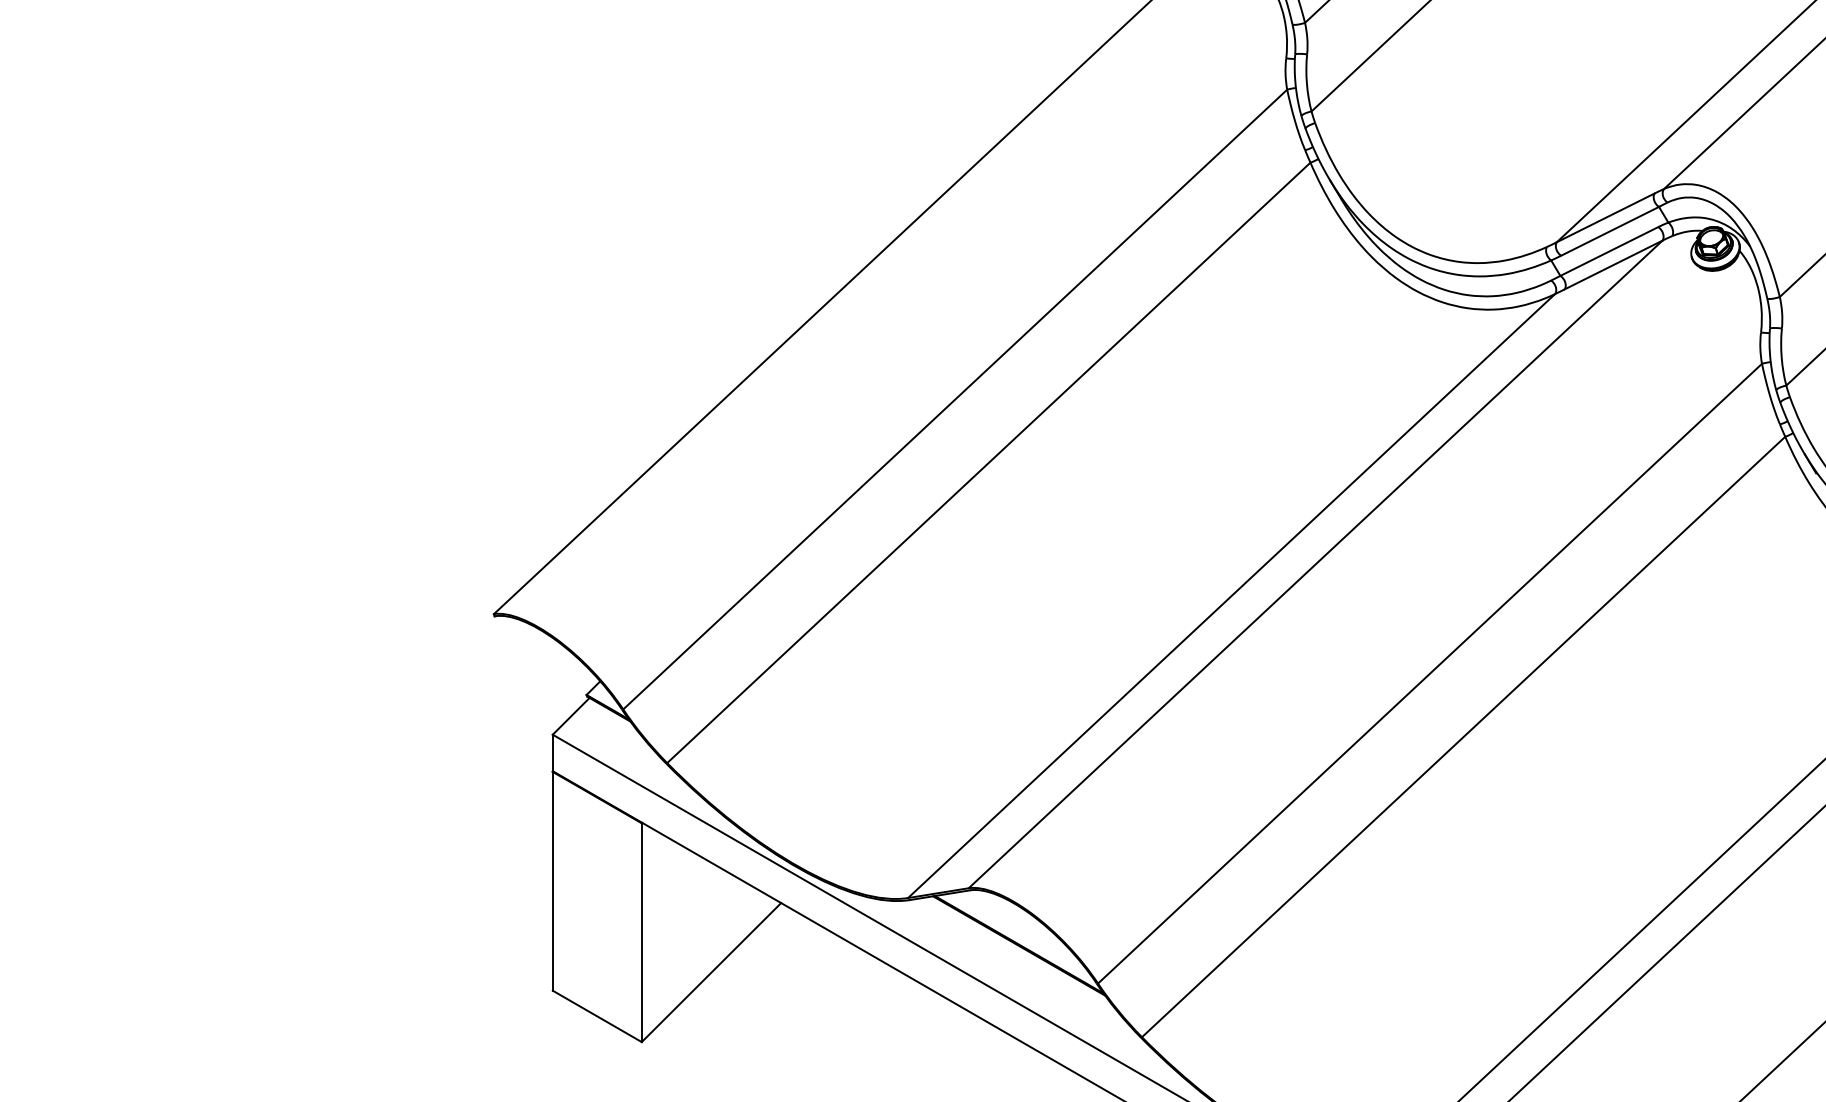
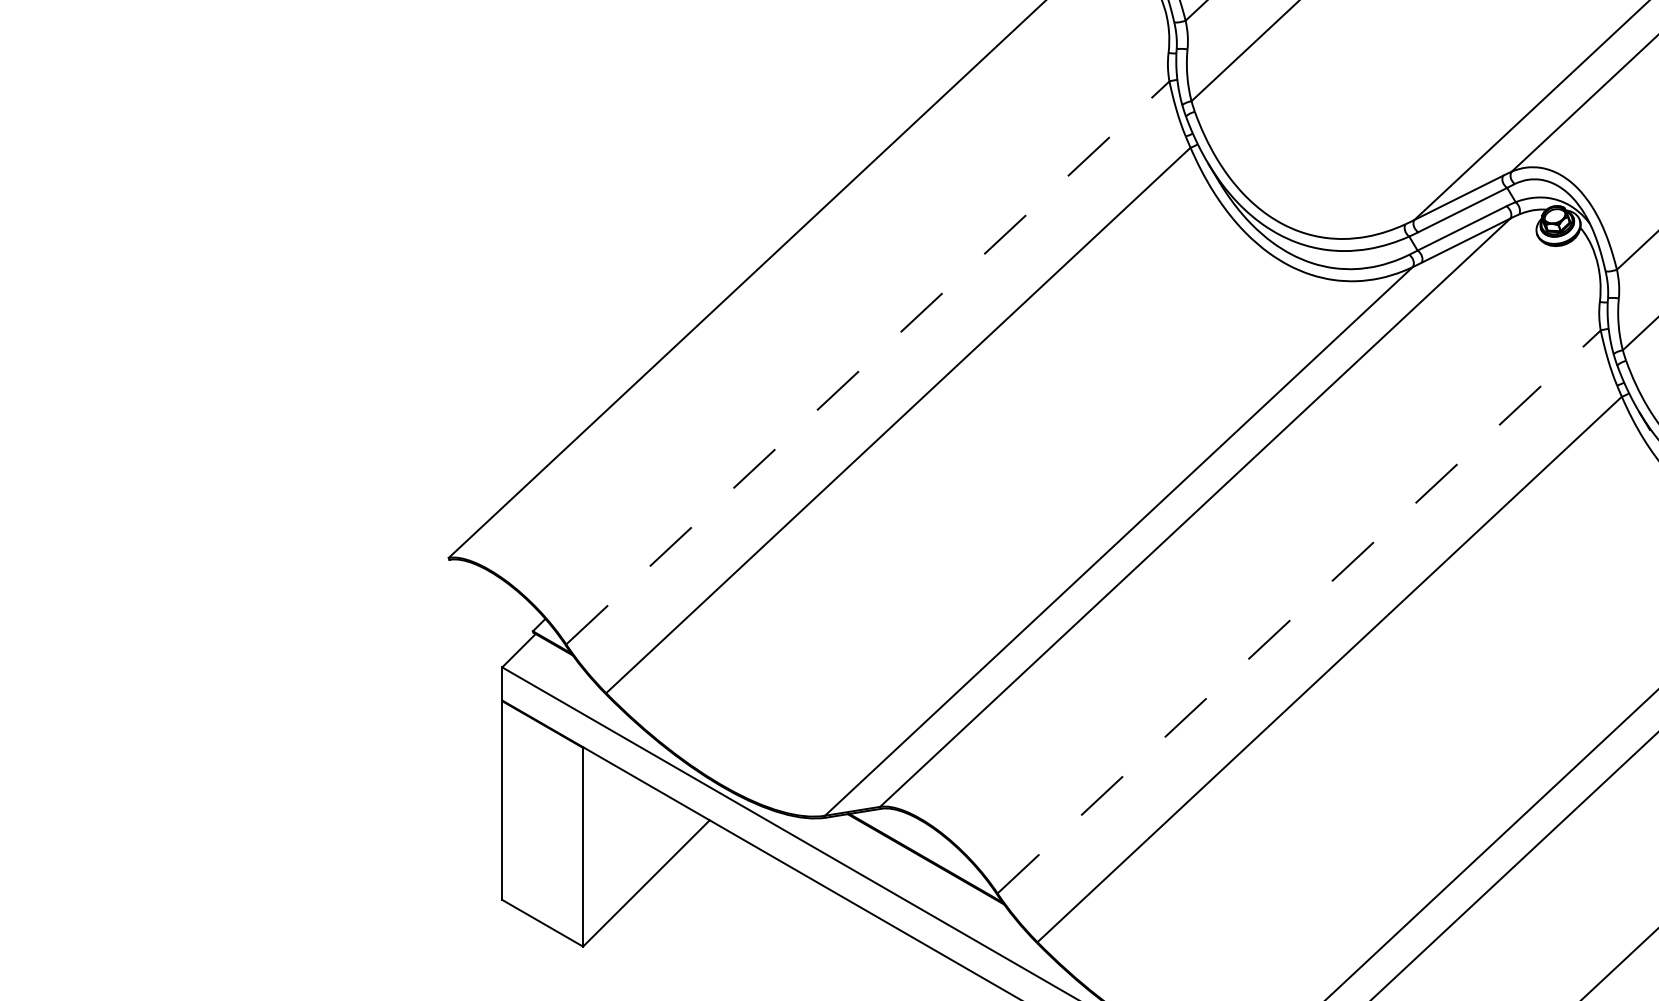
line: (954, 399) -> (867, 362), solid -> dashed
line: (1430, 673) -> (1299, 611), solid -> dashed

